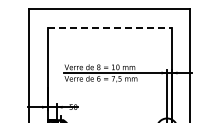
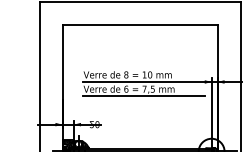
line: (110, 27) -> (140, 25), dashed -> solid
line: (112, 84) -> (143, 96), added

